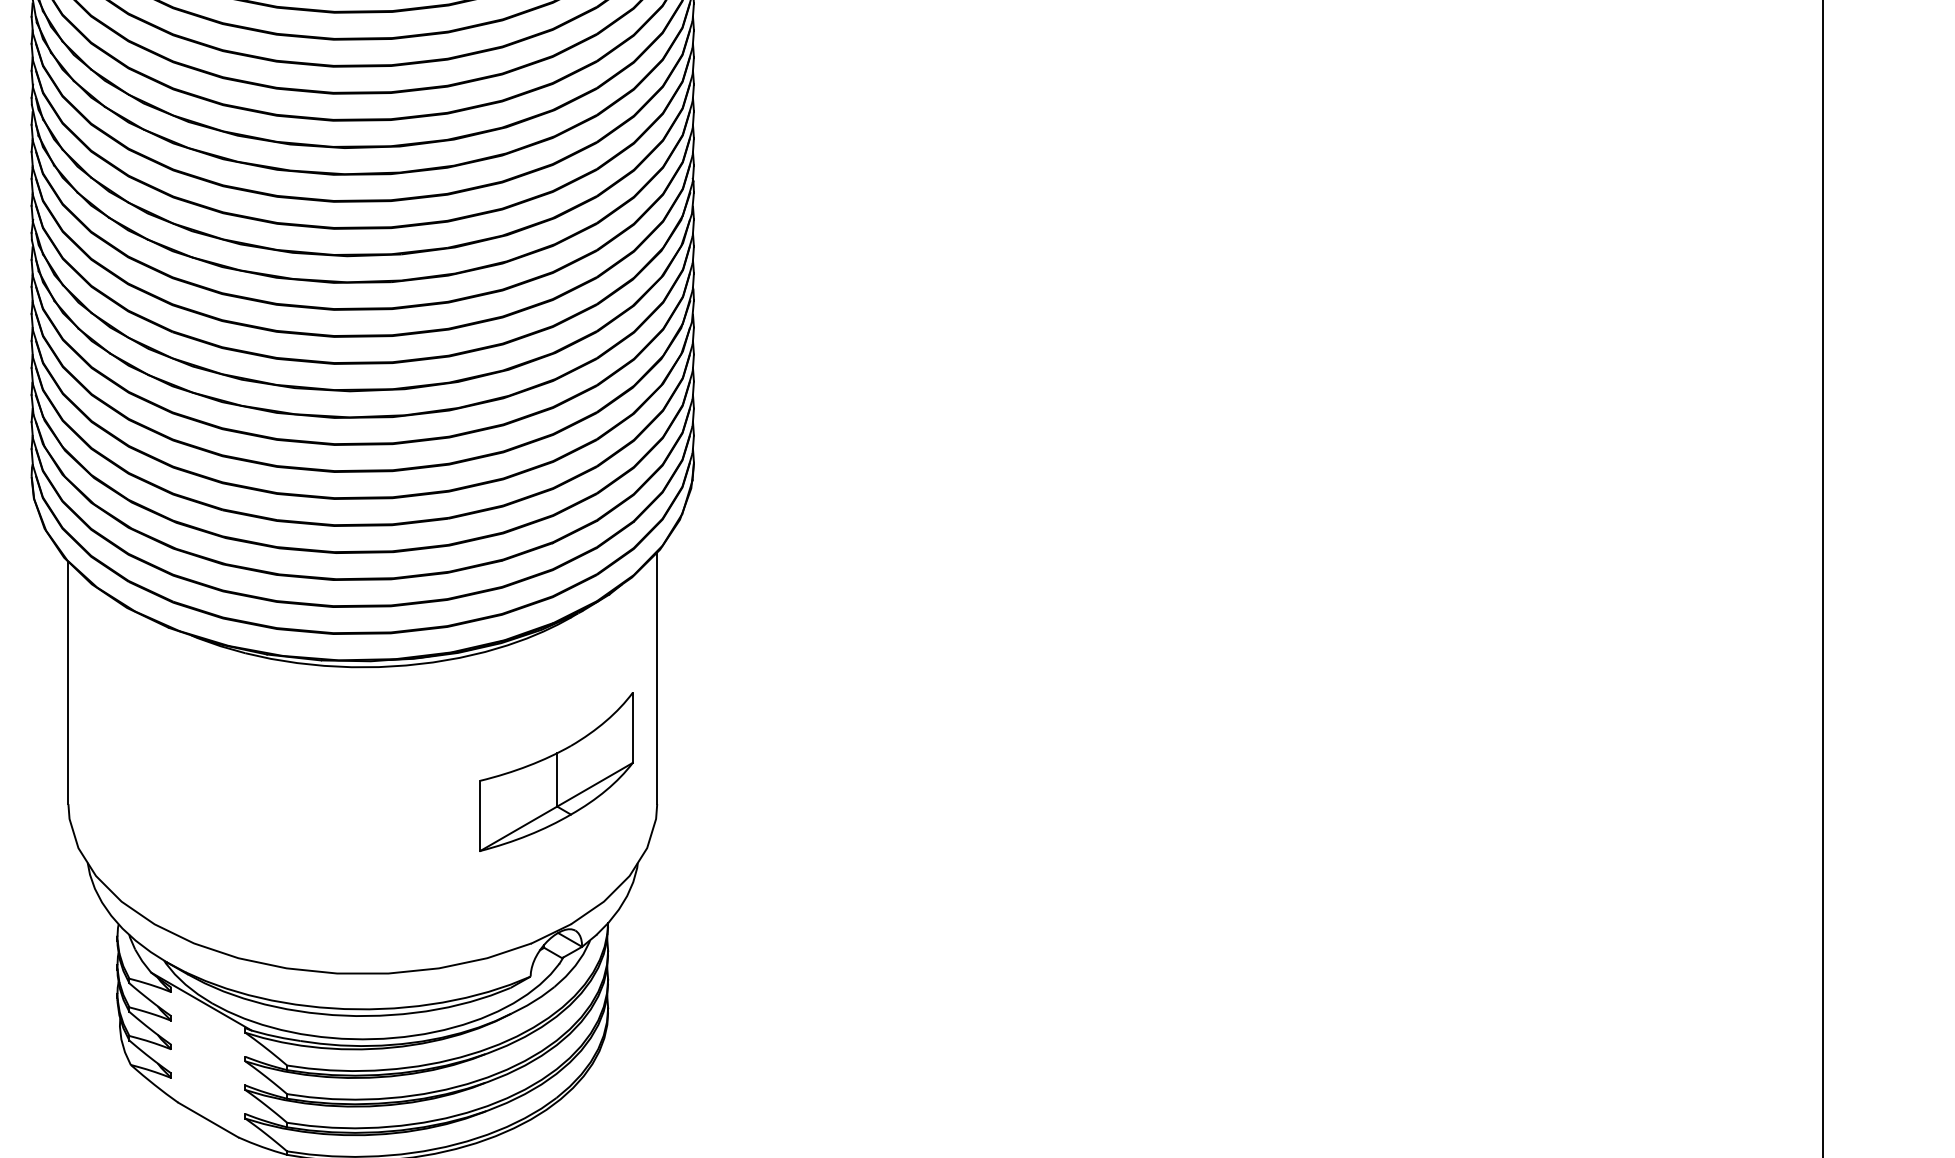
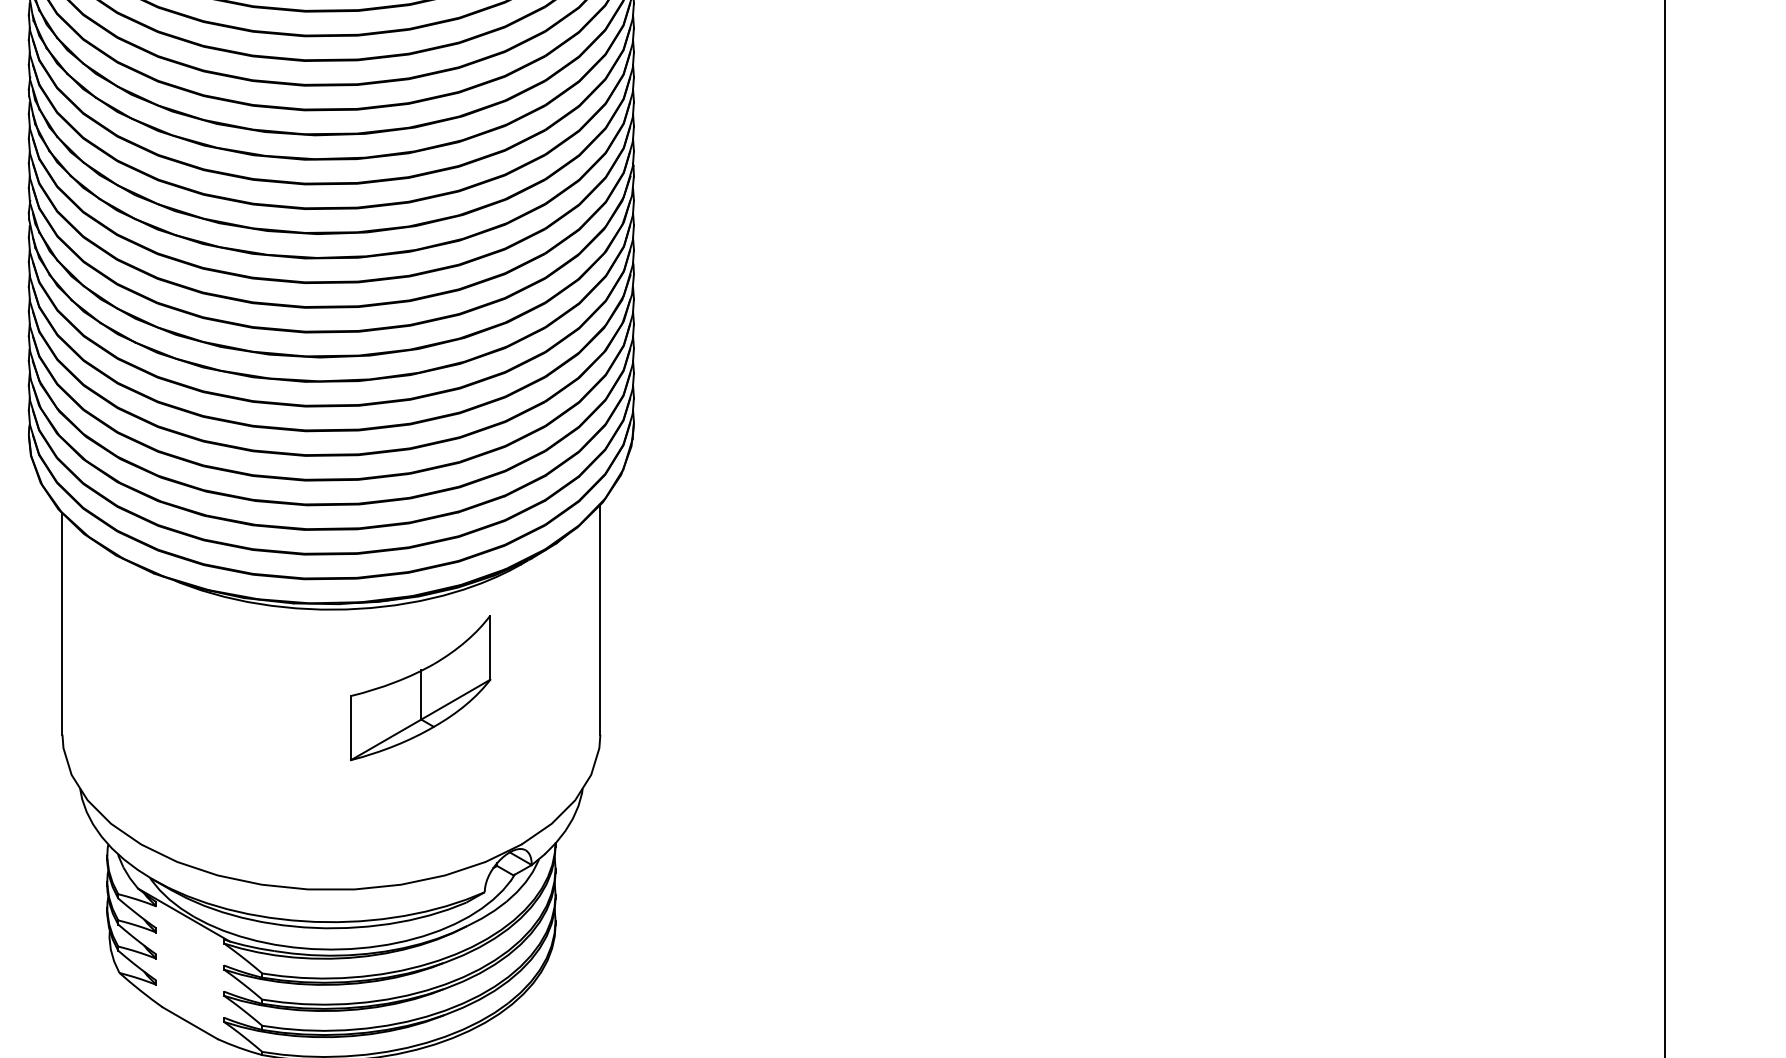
part: (556, 771) -> (420, 687), moved

